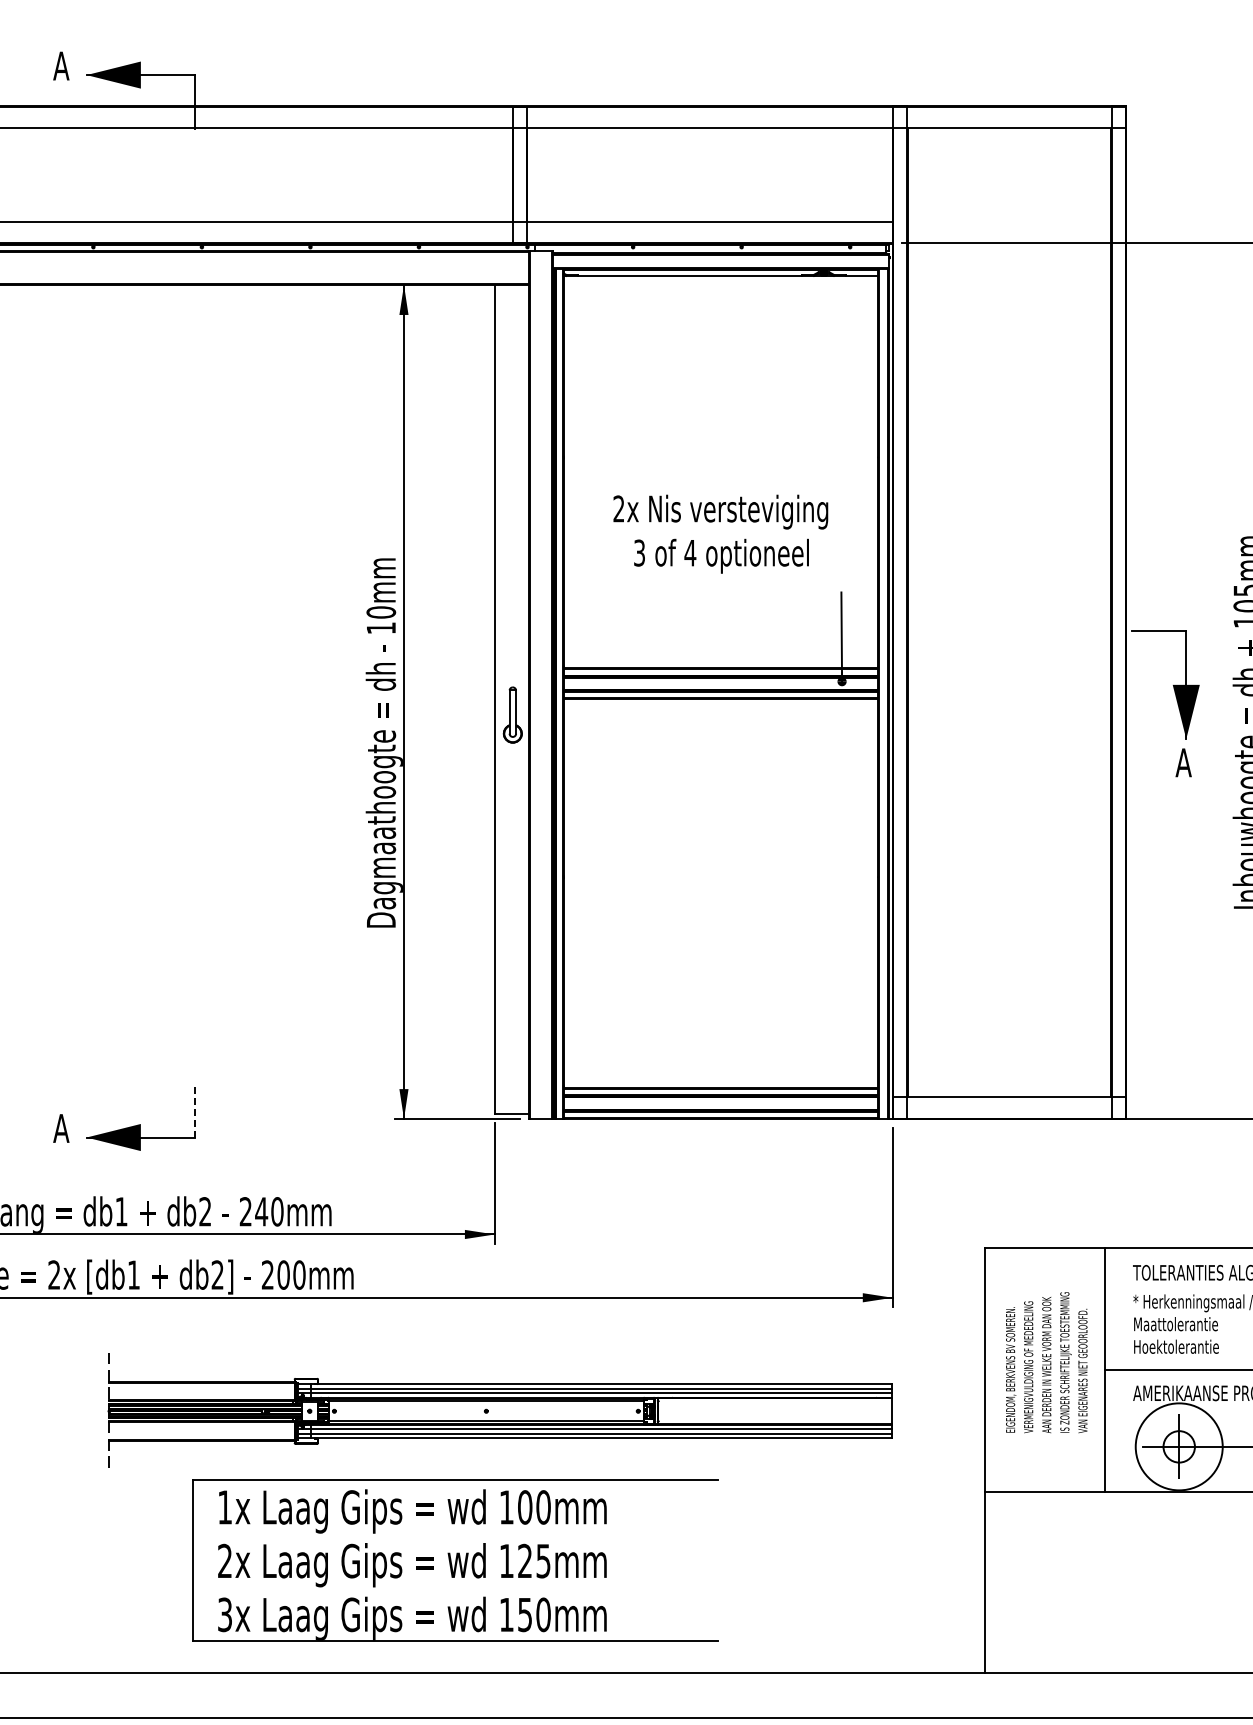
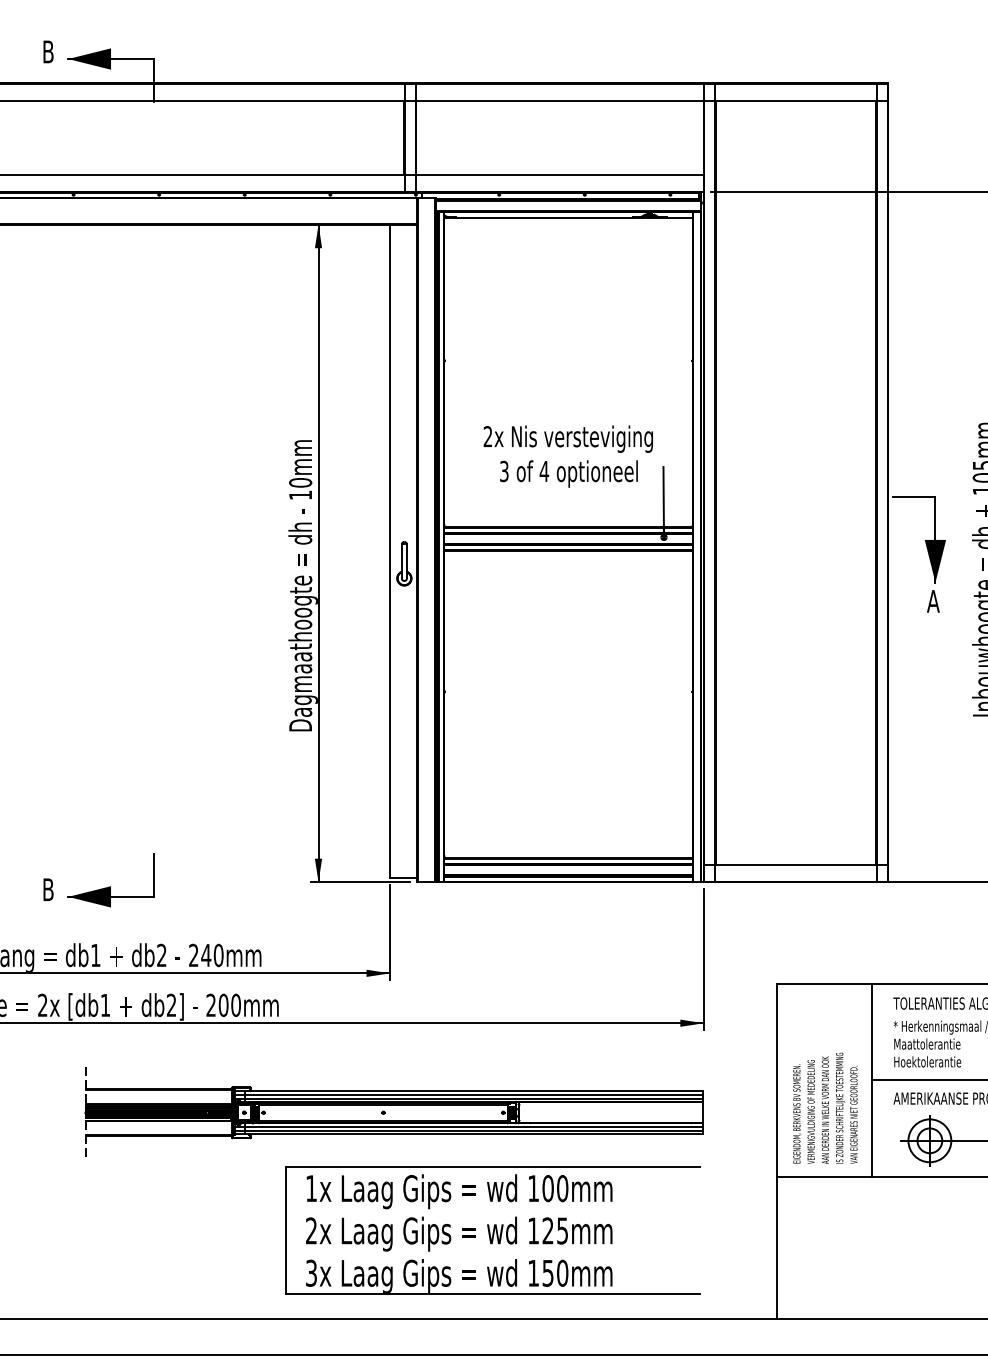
text: (61, 65) -> (48, 51), A -> B
text: (720, 533) -> (568, 456), moved
line: (195, 1109) -> (154, 874), dashed -> solid
text: (61, 1128) -> (48, 889), A -> B
text: (1046, 1362) -> (825, 1108), moved
circle: (1179, 1446) -> (930, 1140), size x0.62
part: (455, 1560) -> (493, 1230), moved

